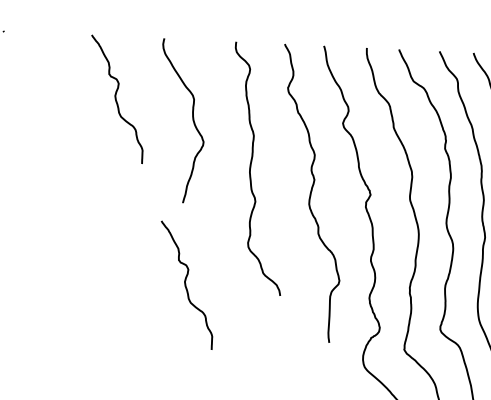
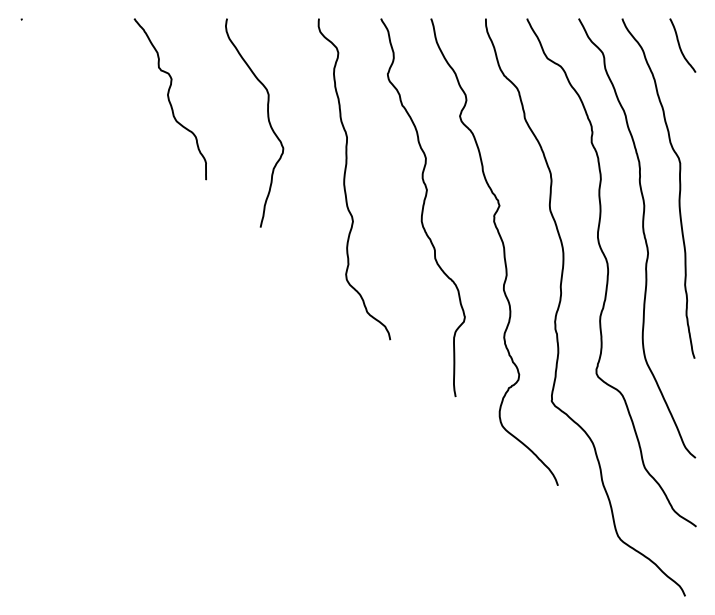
curve: (186, 285) -> (269, 332), removed

